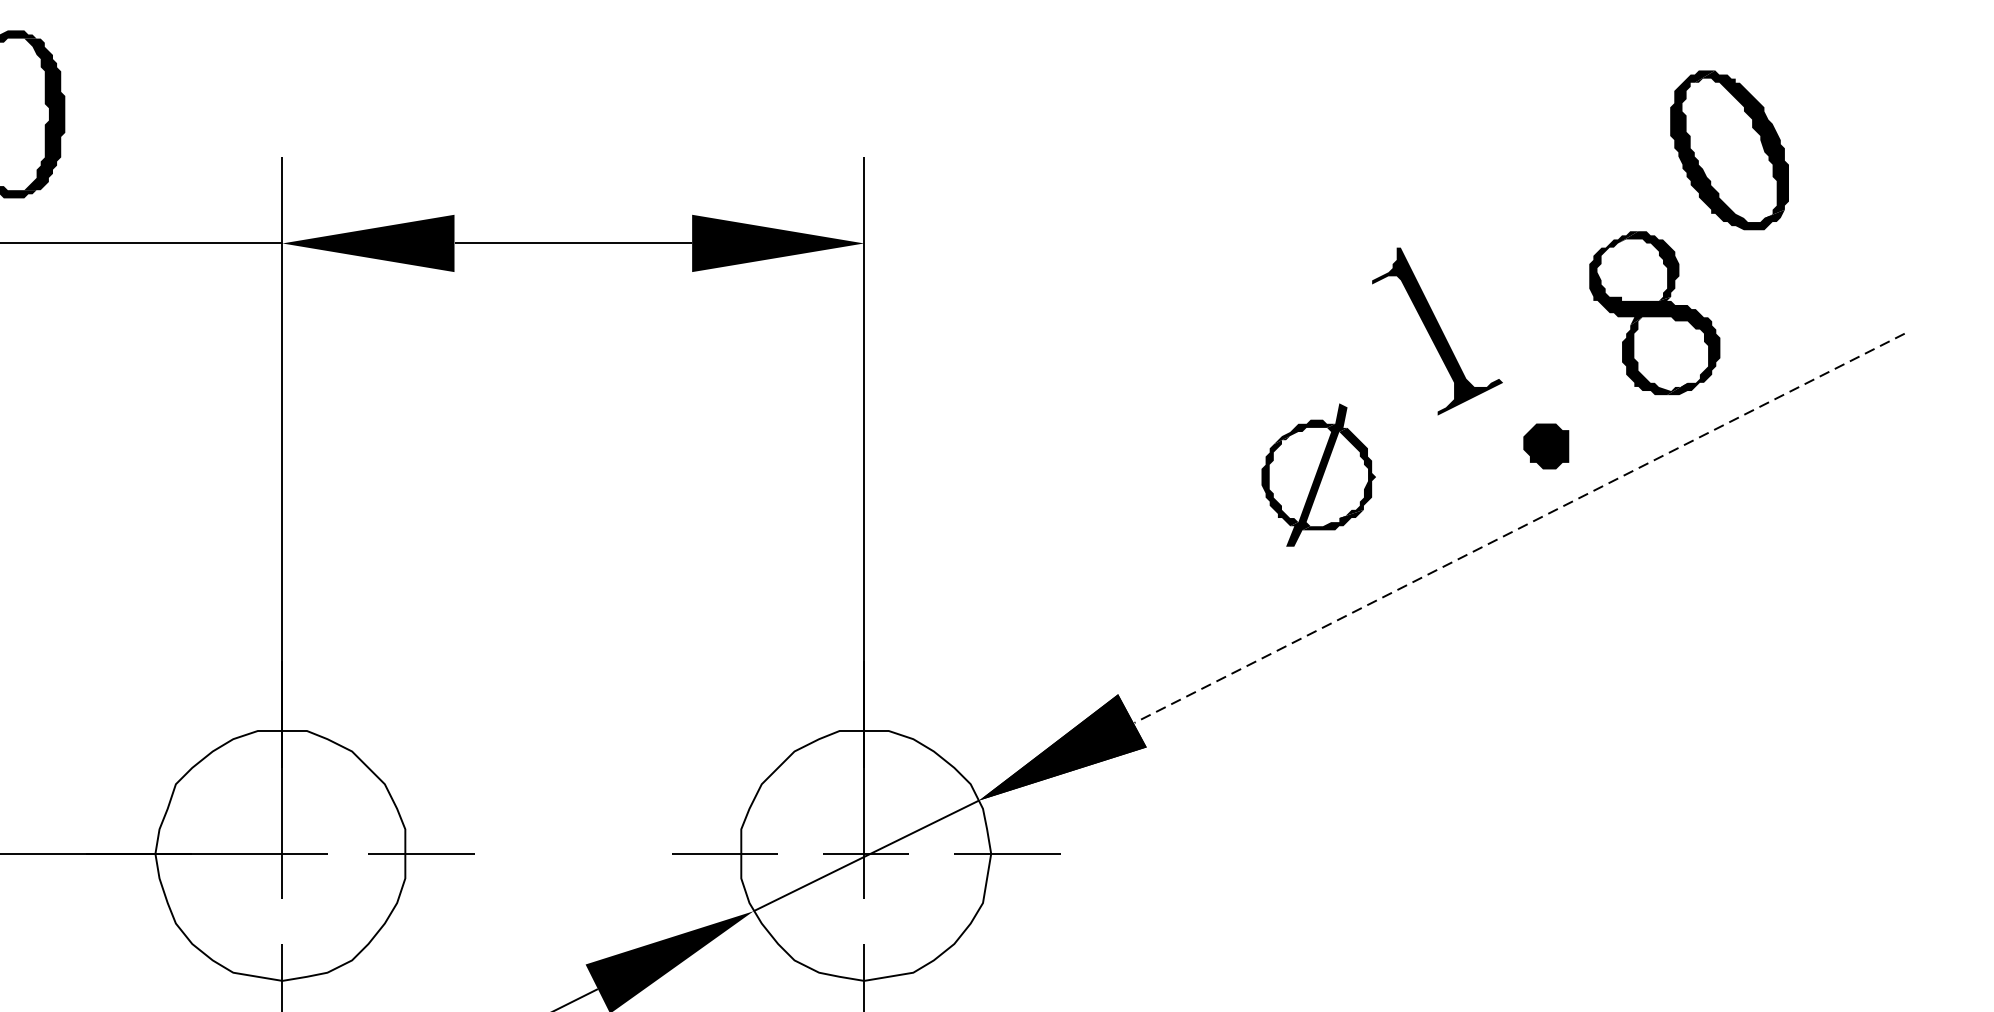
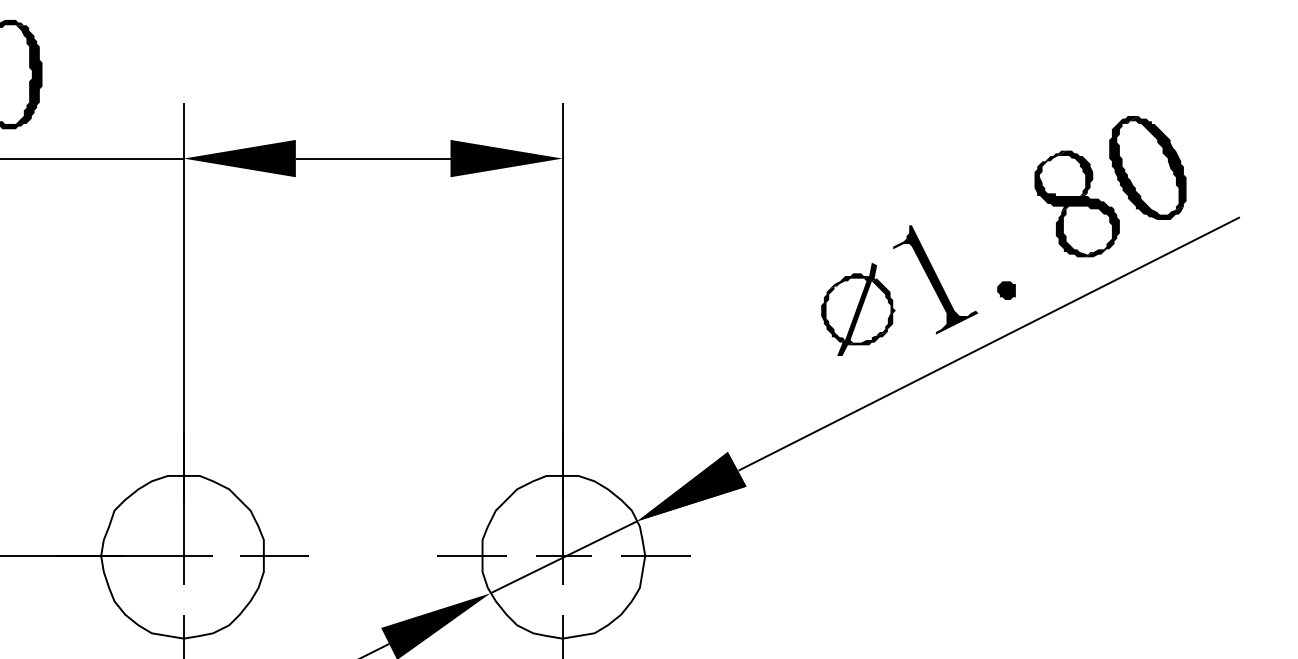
part: (1728, 149) -> (1147, 167), moved
part: (1437, 330) -> (935, 279), moved
part: (1546, 446) -> (1006, 290), size x0.62
line: (1520, 529) -> (989, 344), dashed -> solid

